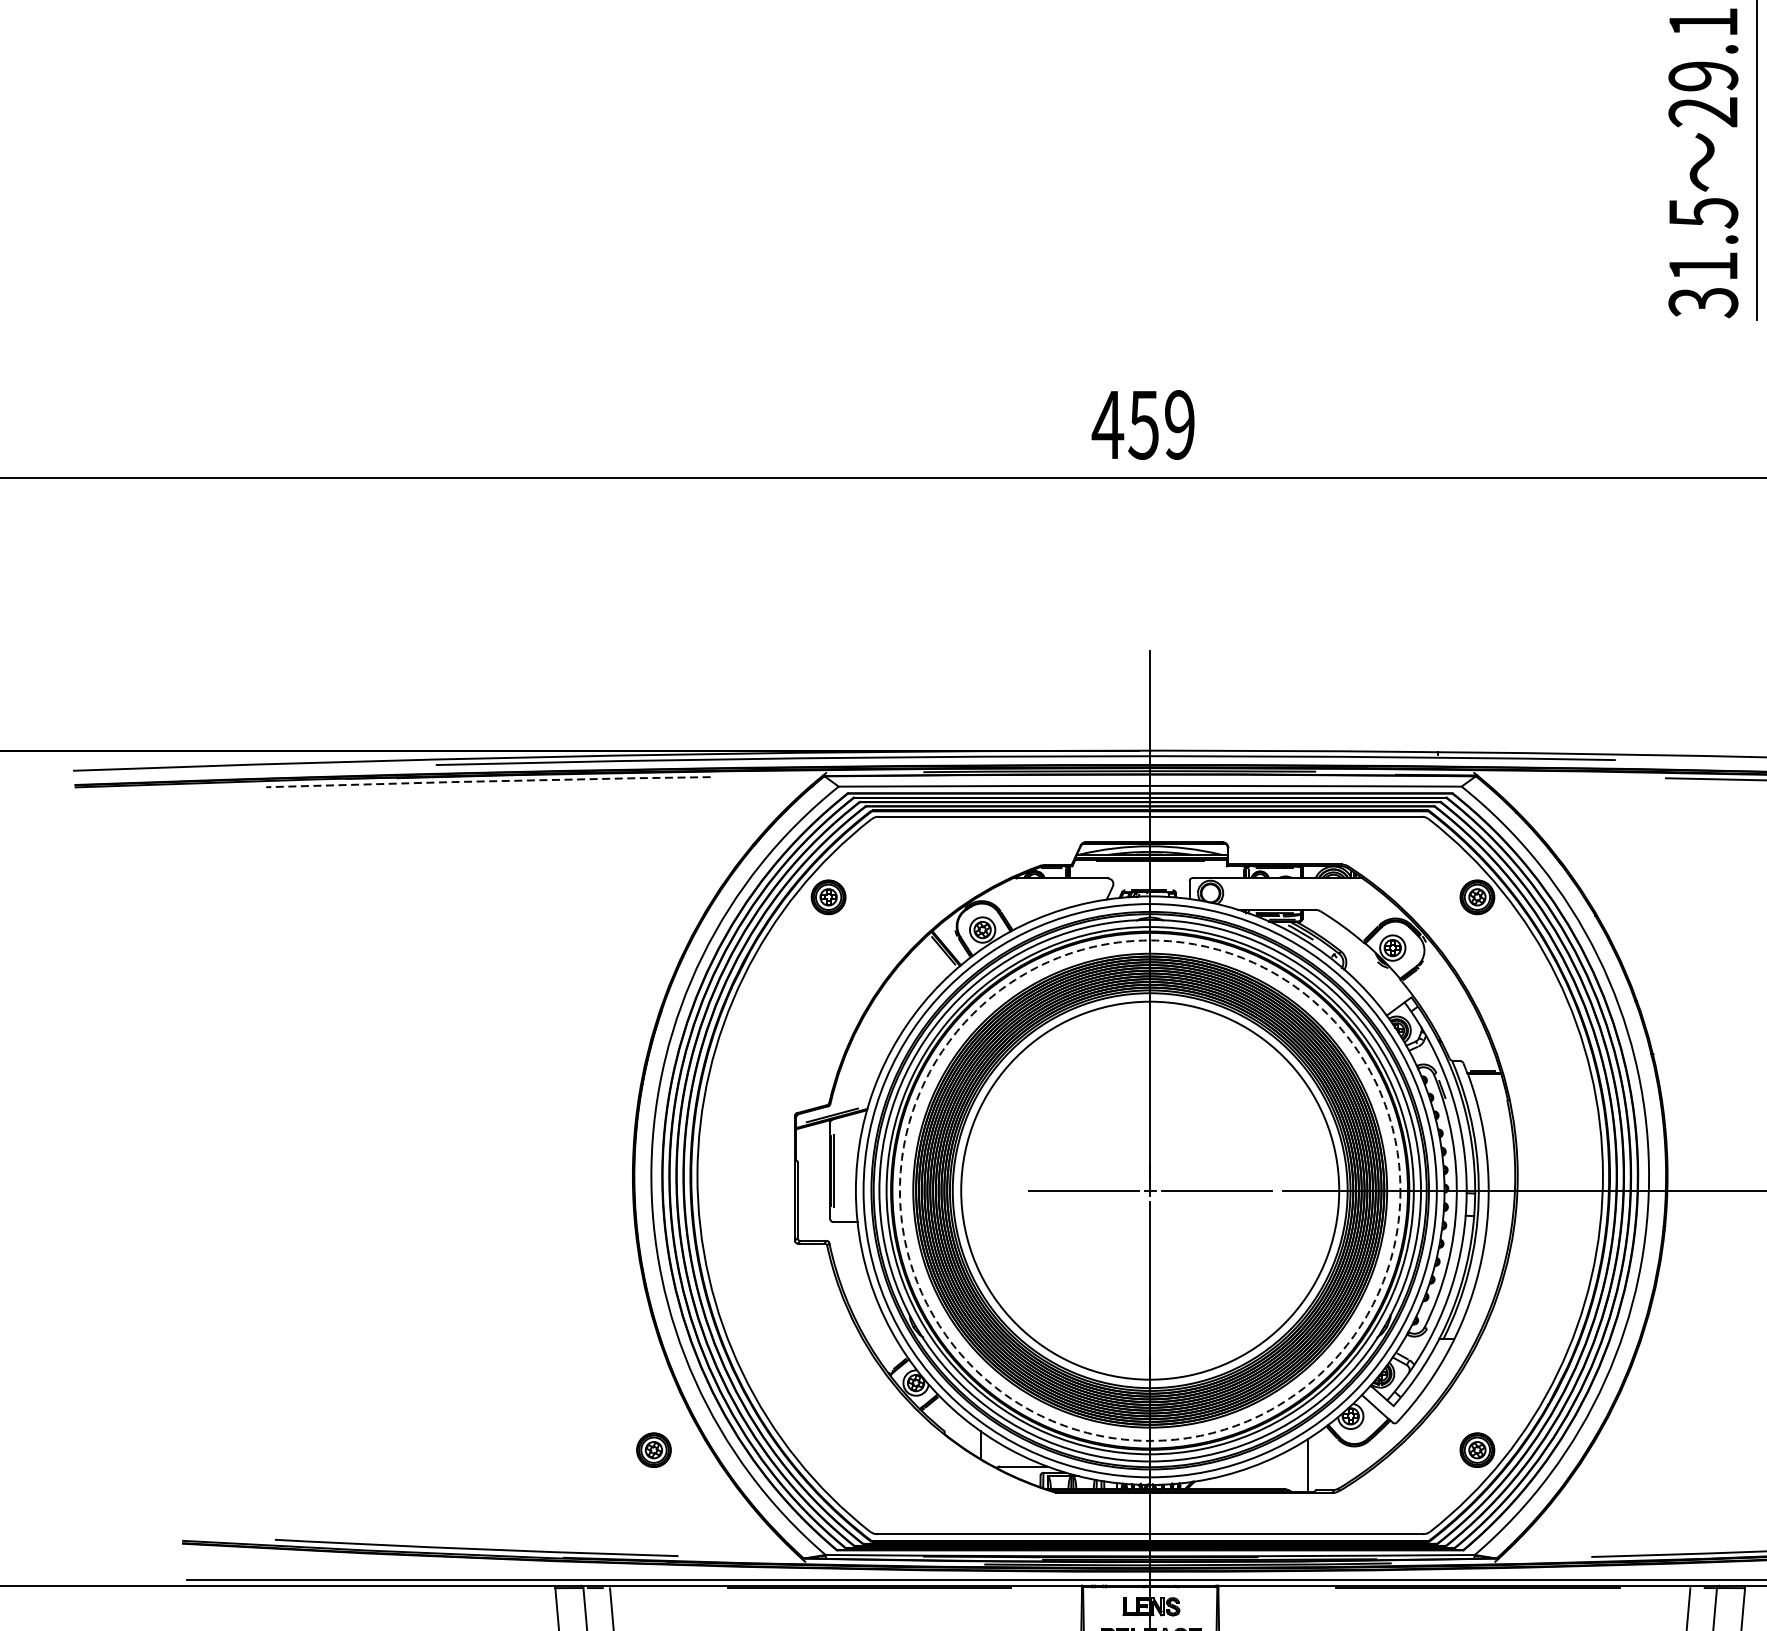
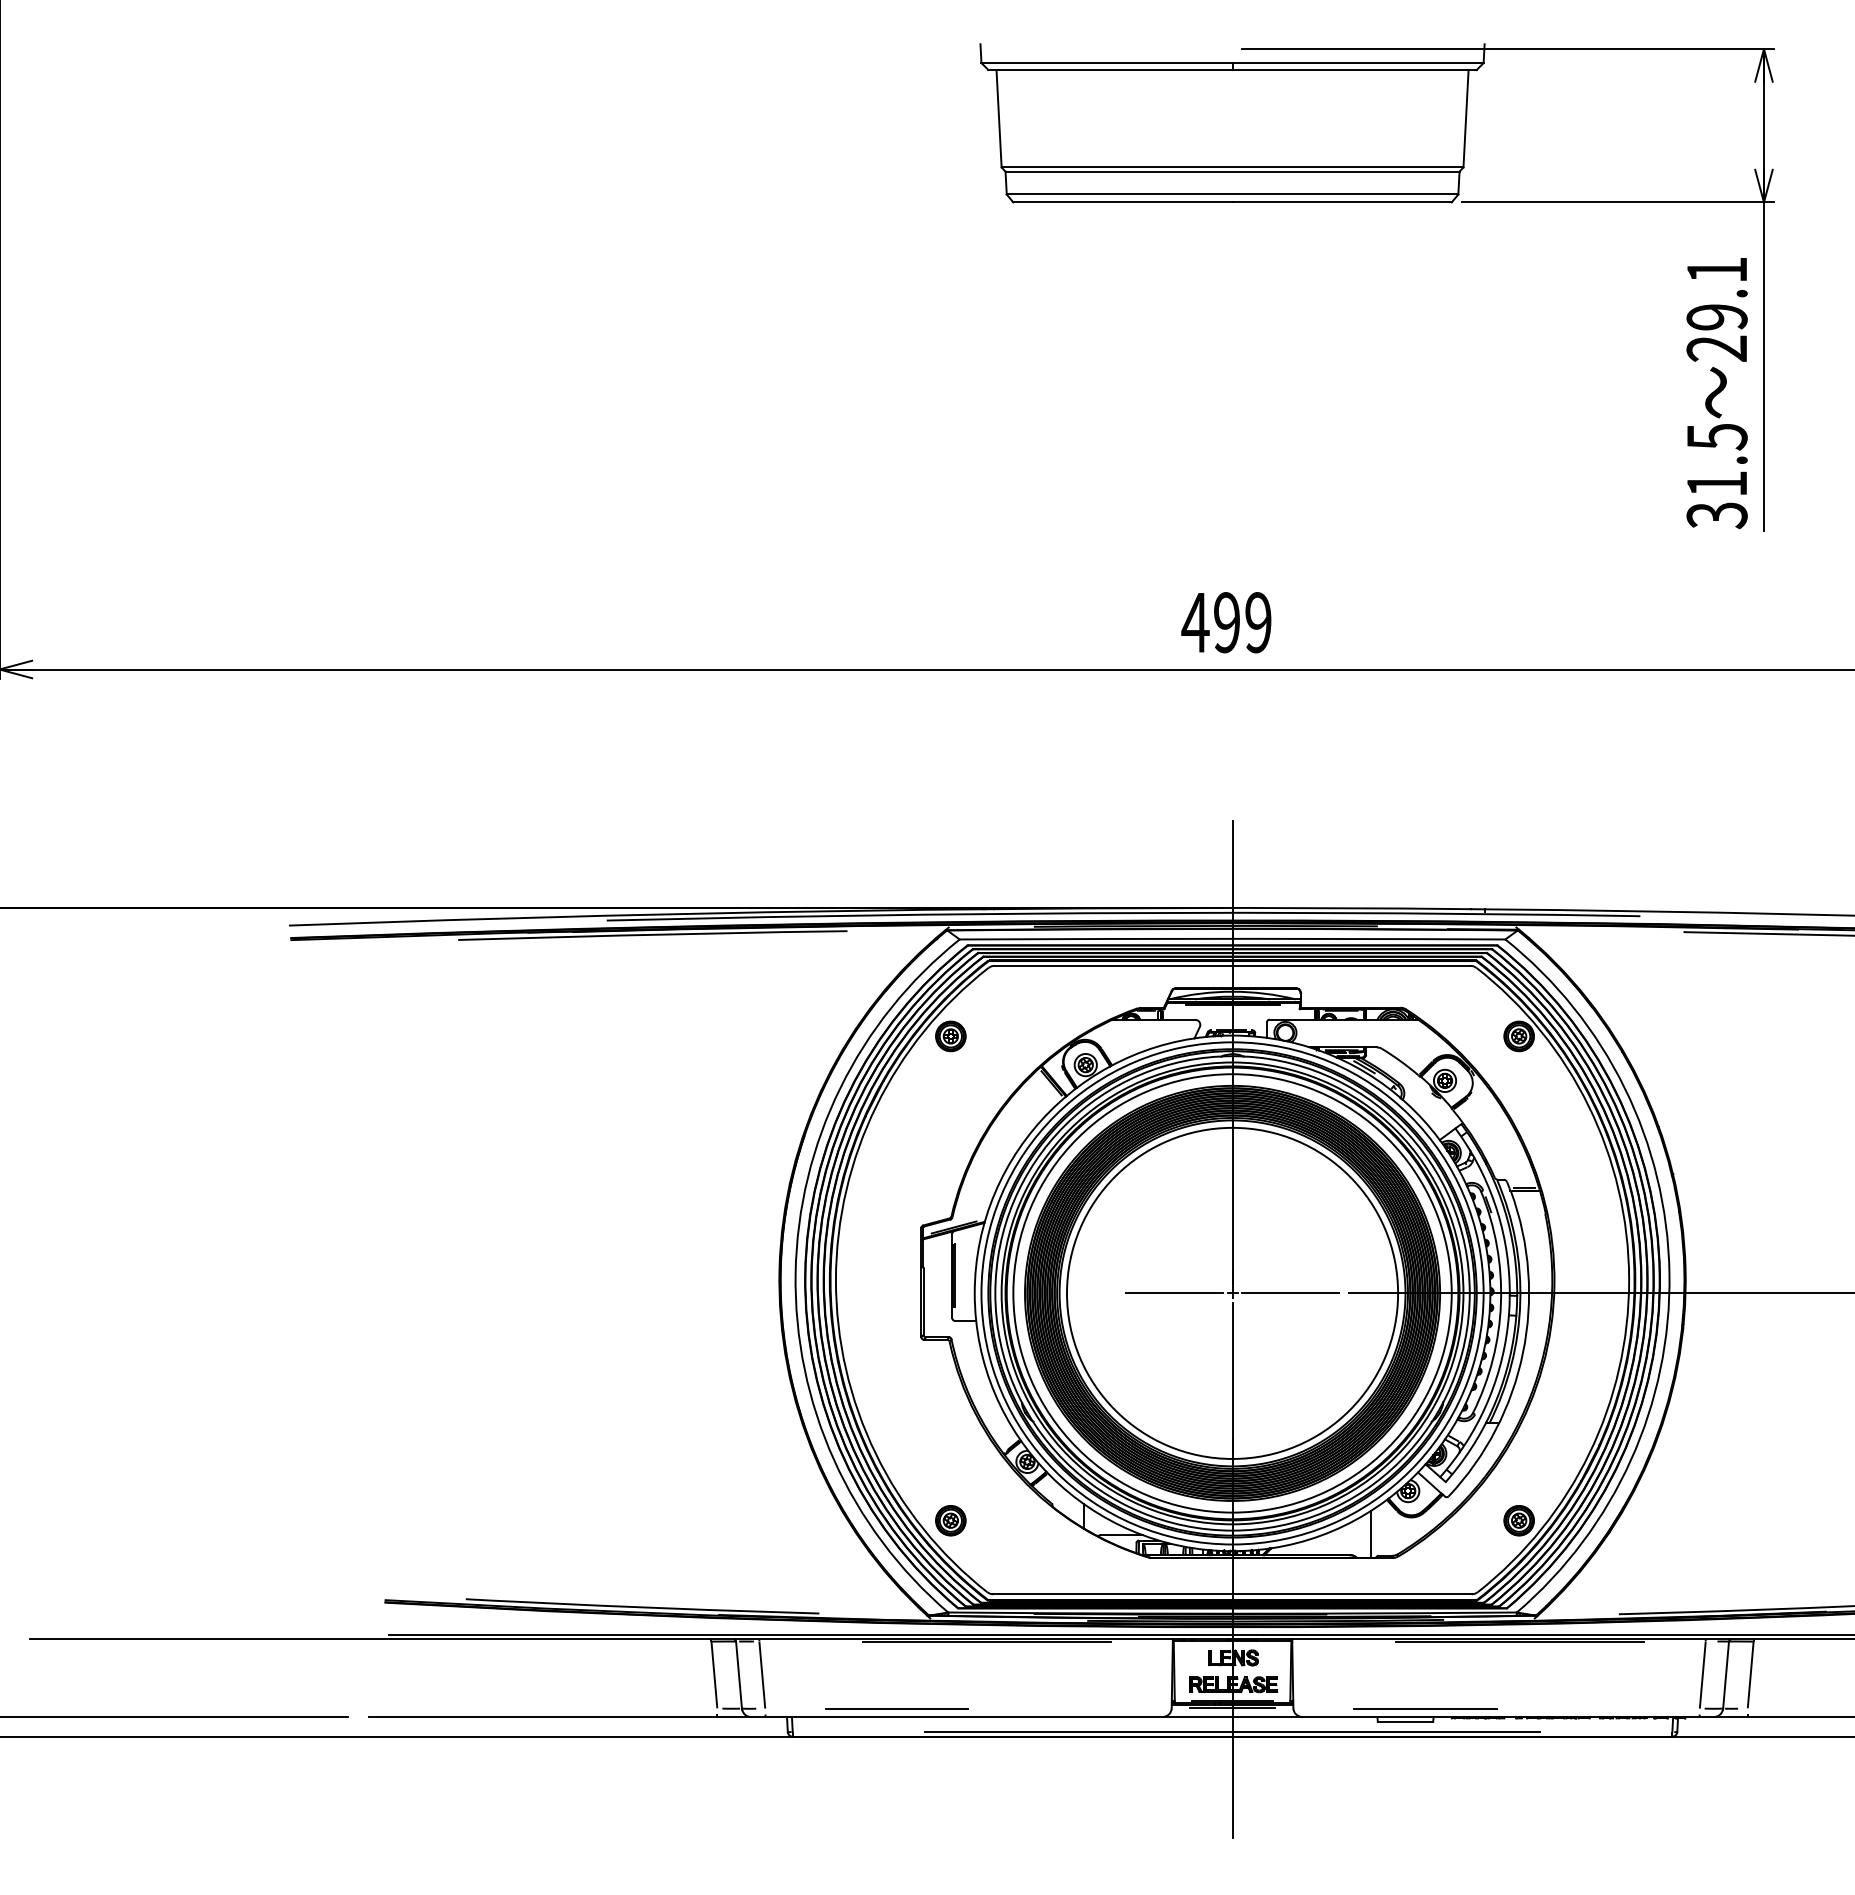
text: (1143, 424) -> (1226, 622), 459 -> 499
line: (488, 780) -> (652, 934), dashed -> solid
circle: (1150, 1190) -> (1232, 1293), dashed -> solid
part: (653, 1449) -> (950, 1520), moved

